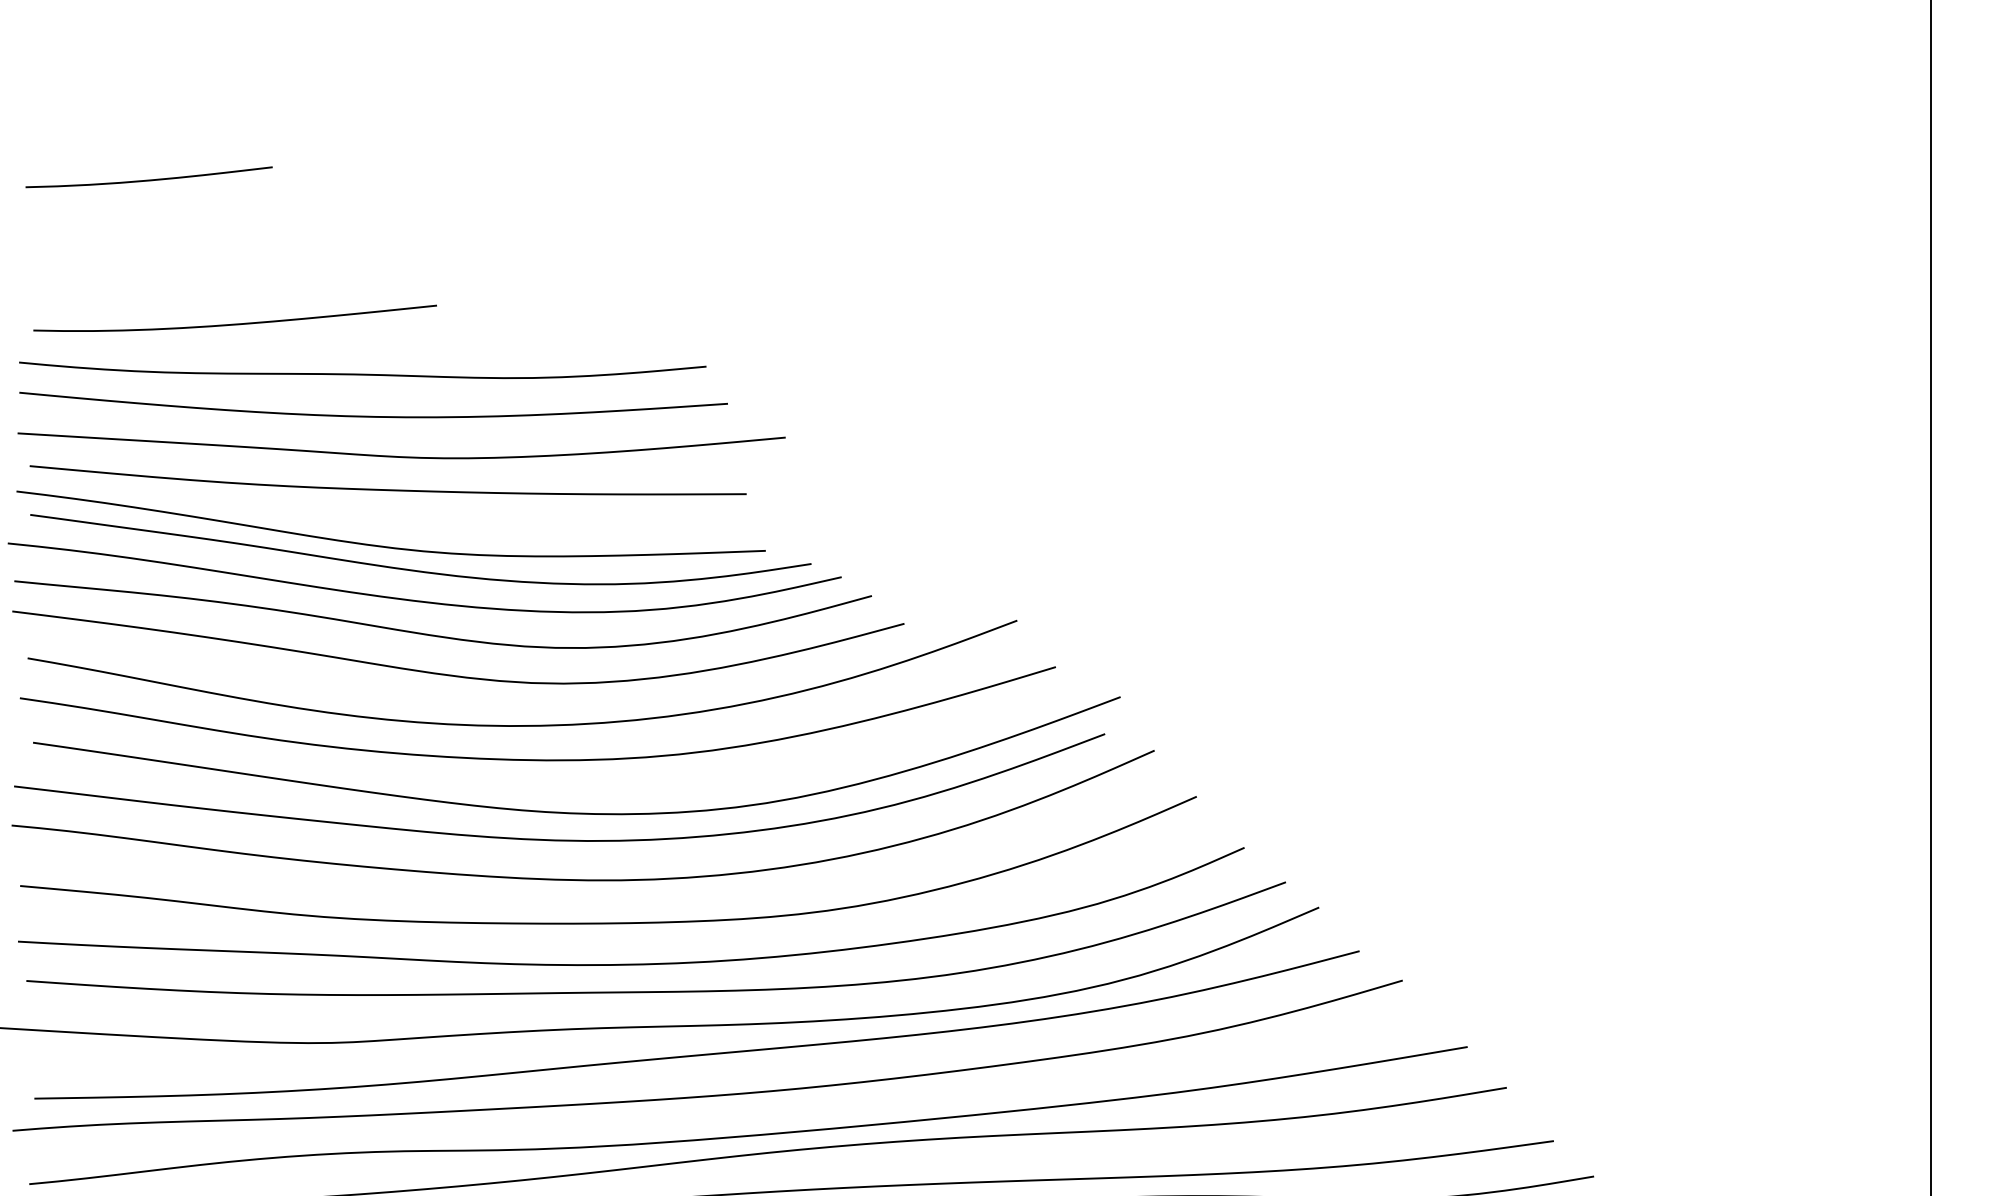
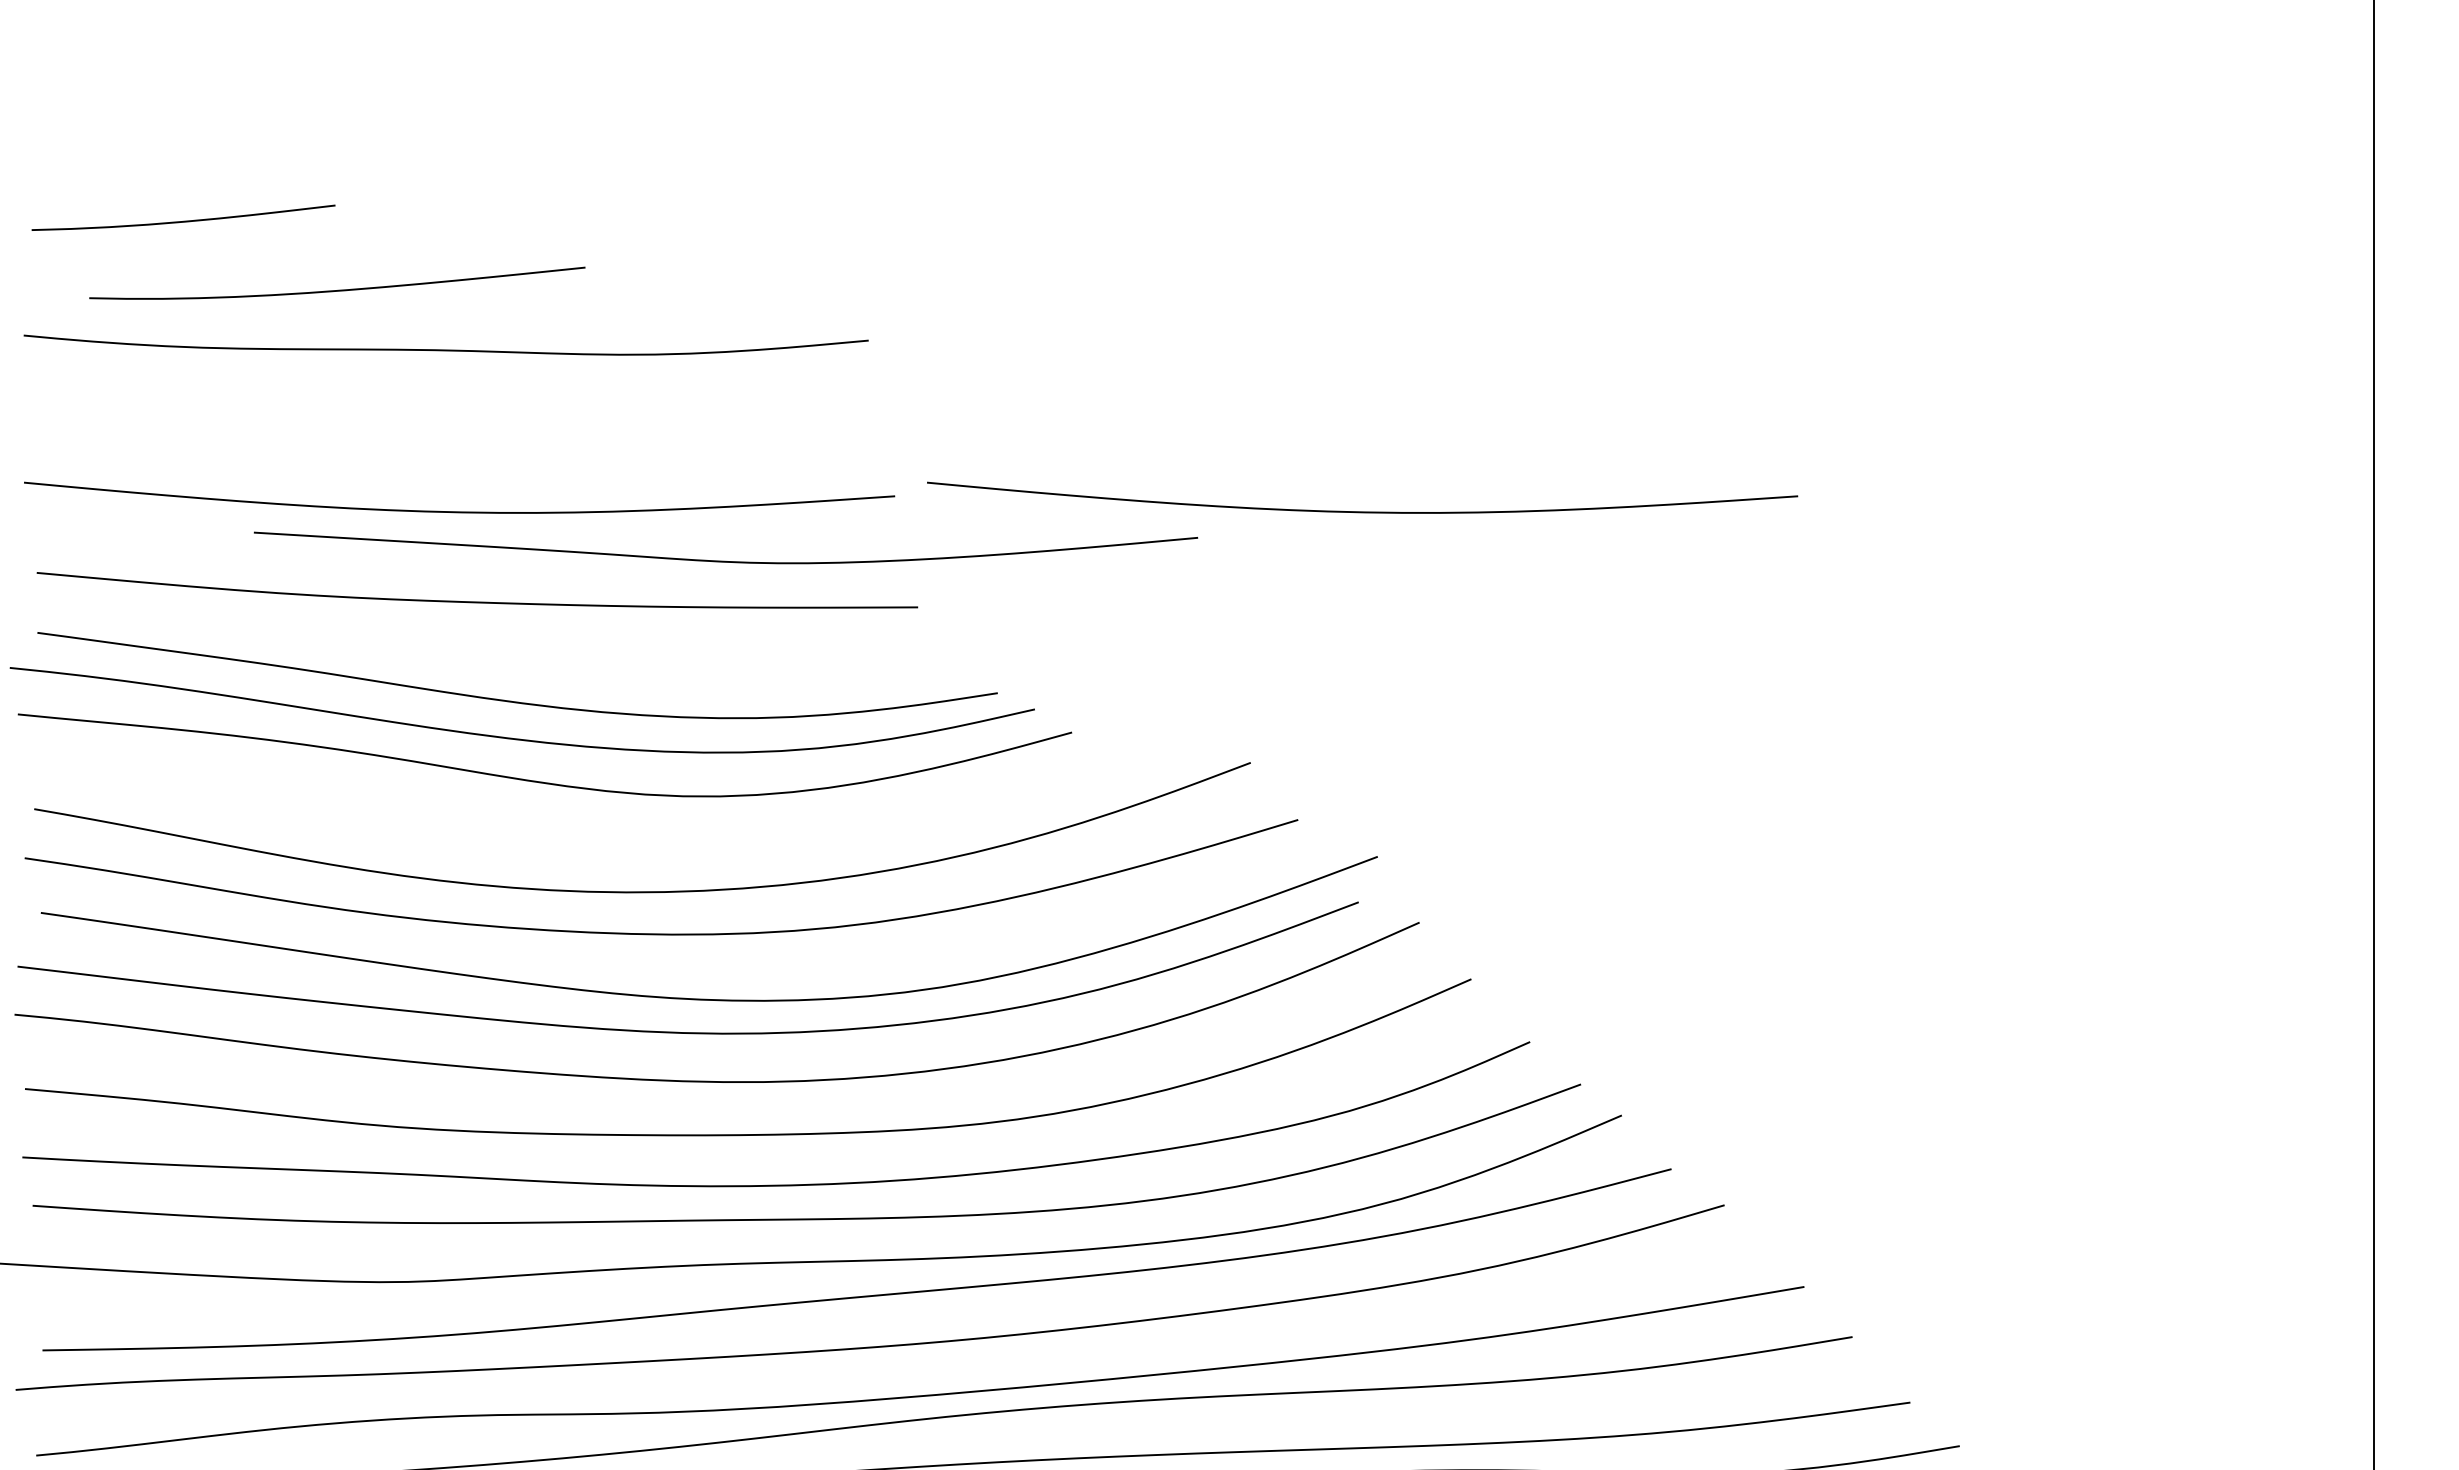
curve: (236, 323) -> (338, 289), moved
curve: (362, 373) -> (445, 349), moved
curve: (1108, 416) -> (1362, 511), added
curve: (401, 456) -> (725, 560), moved
curve: (387, 546) -> (476, 671), removed
curve: (453, 674) -> (557, 829), removed

